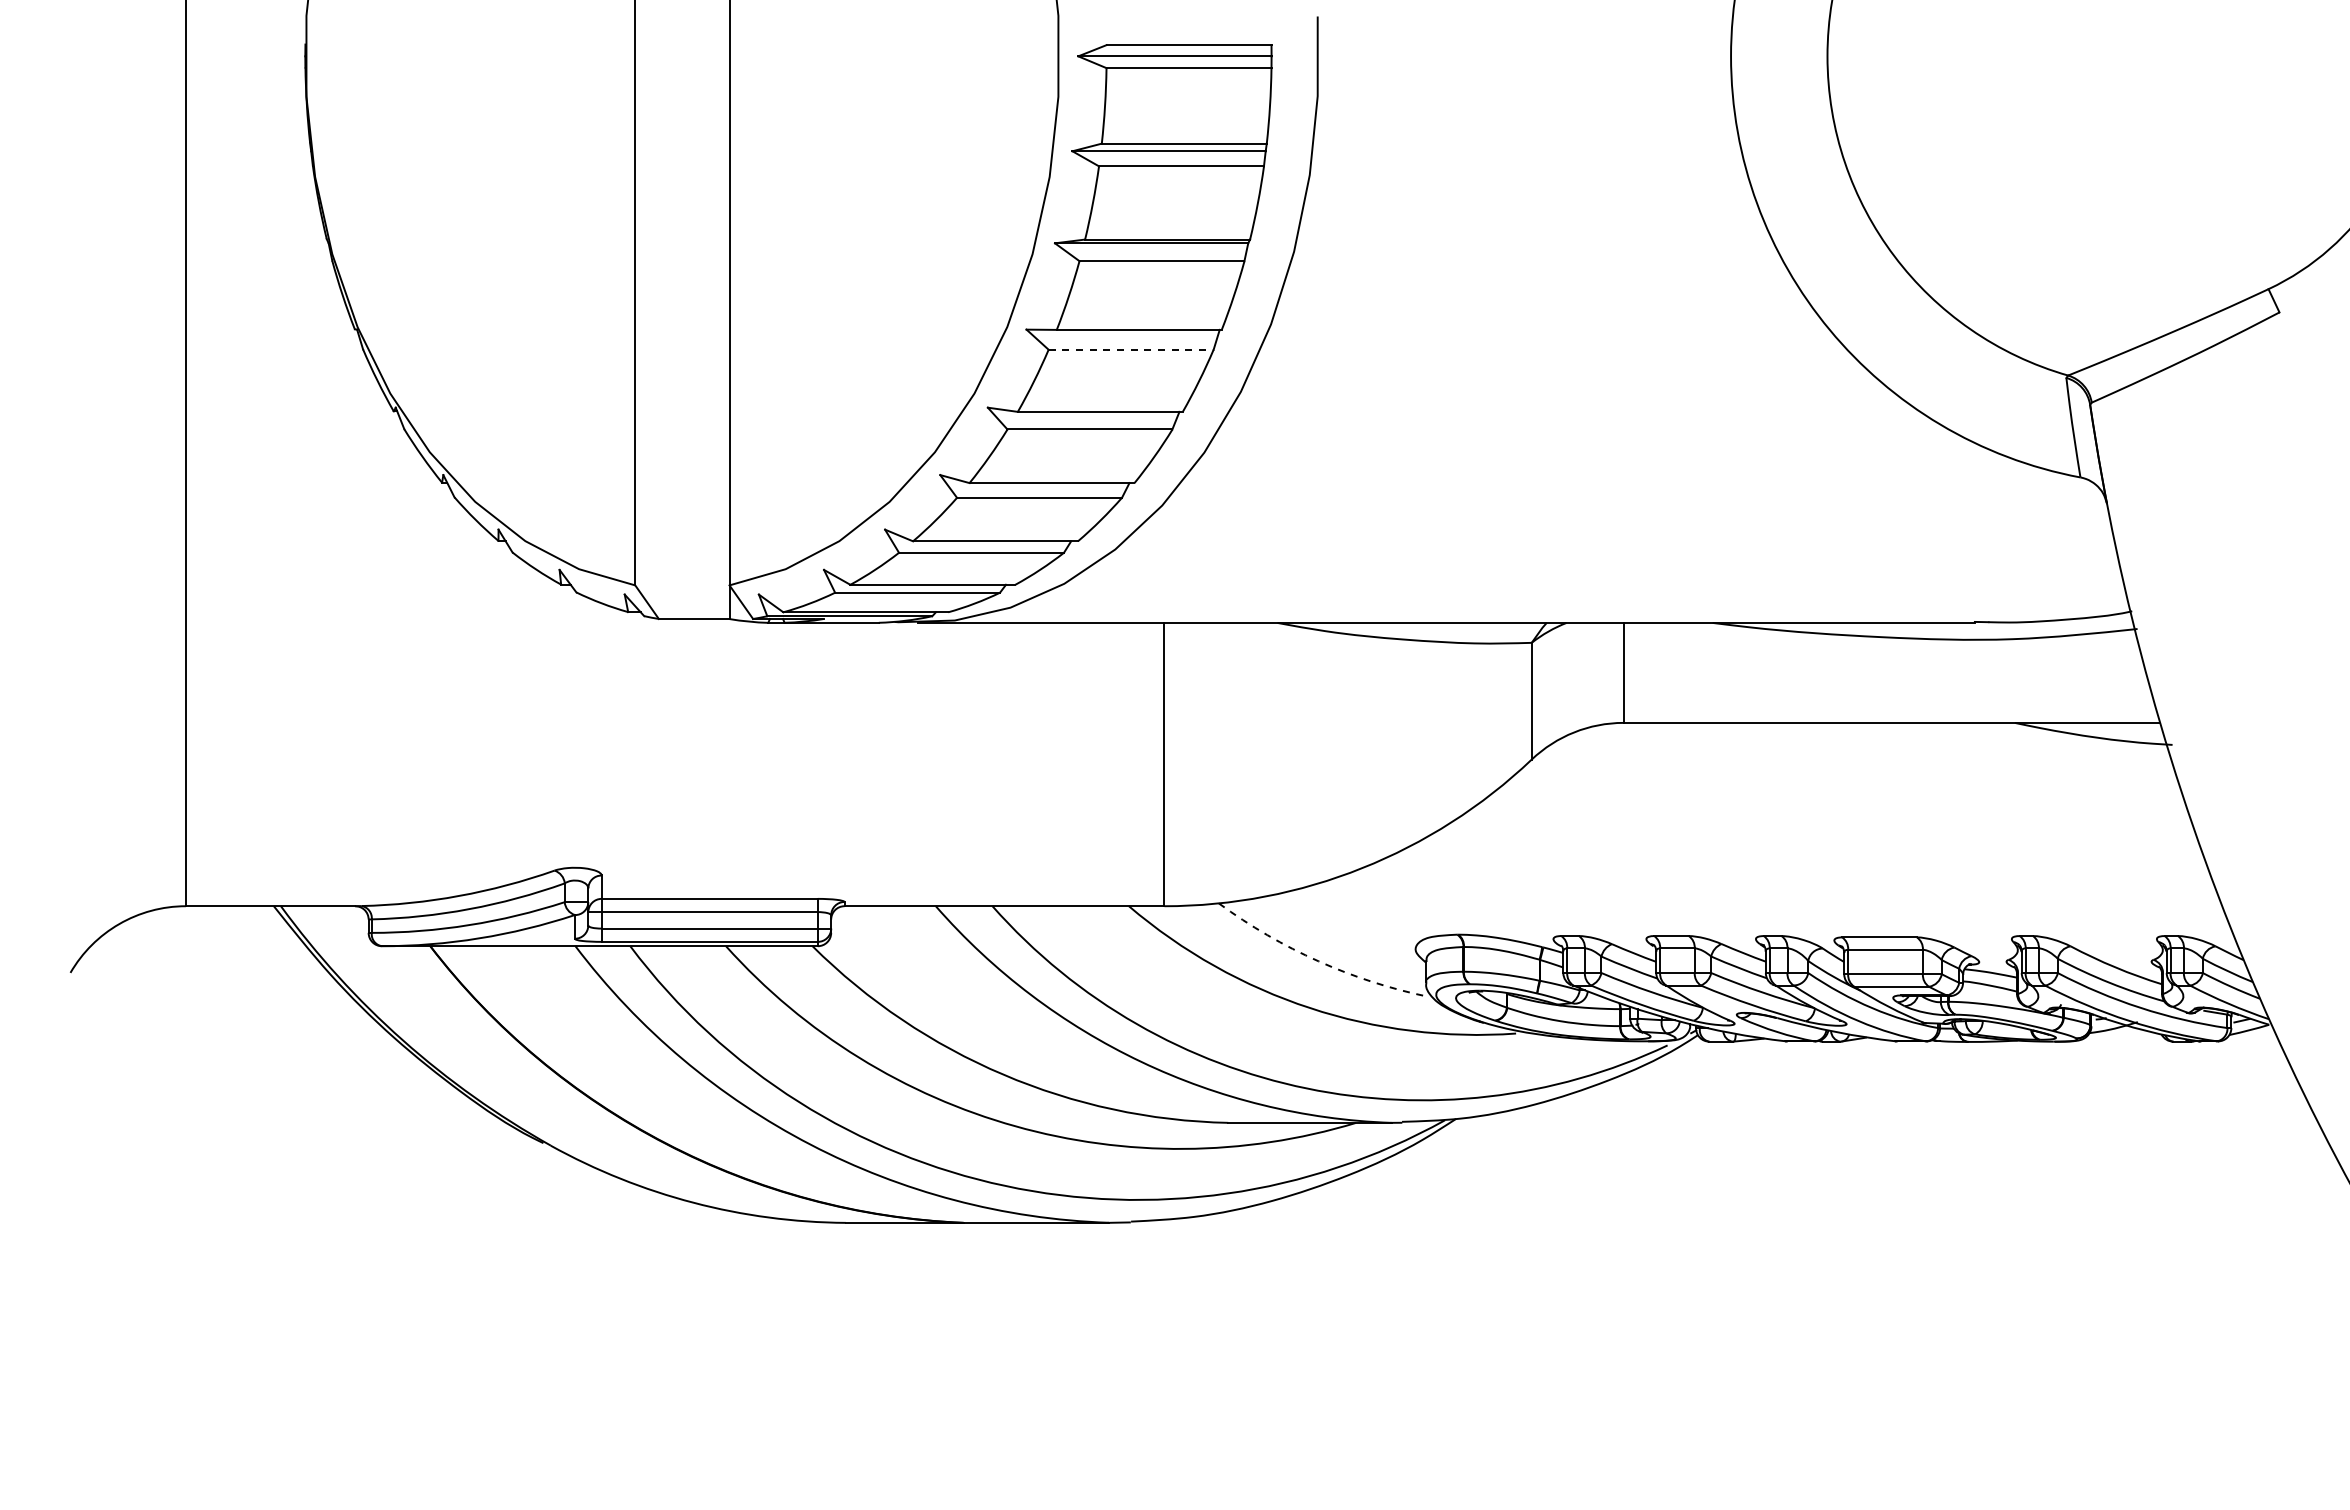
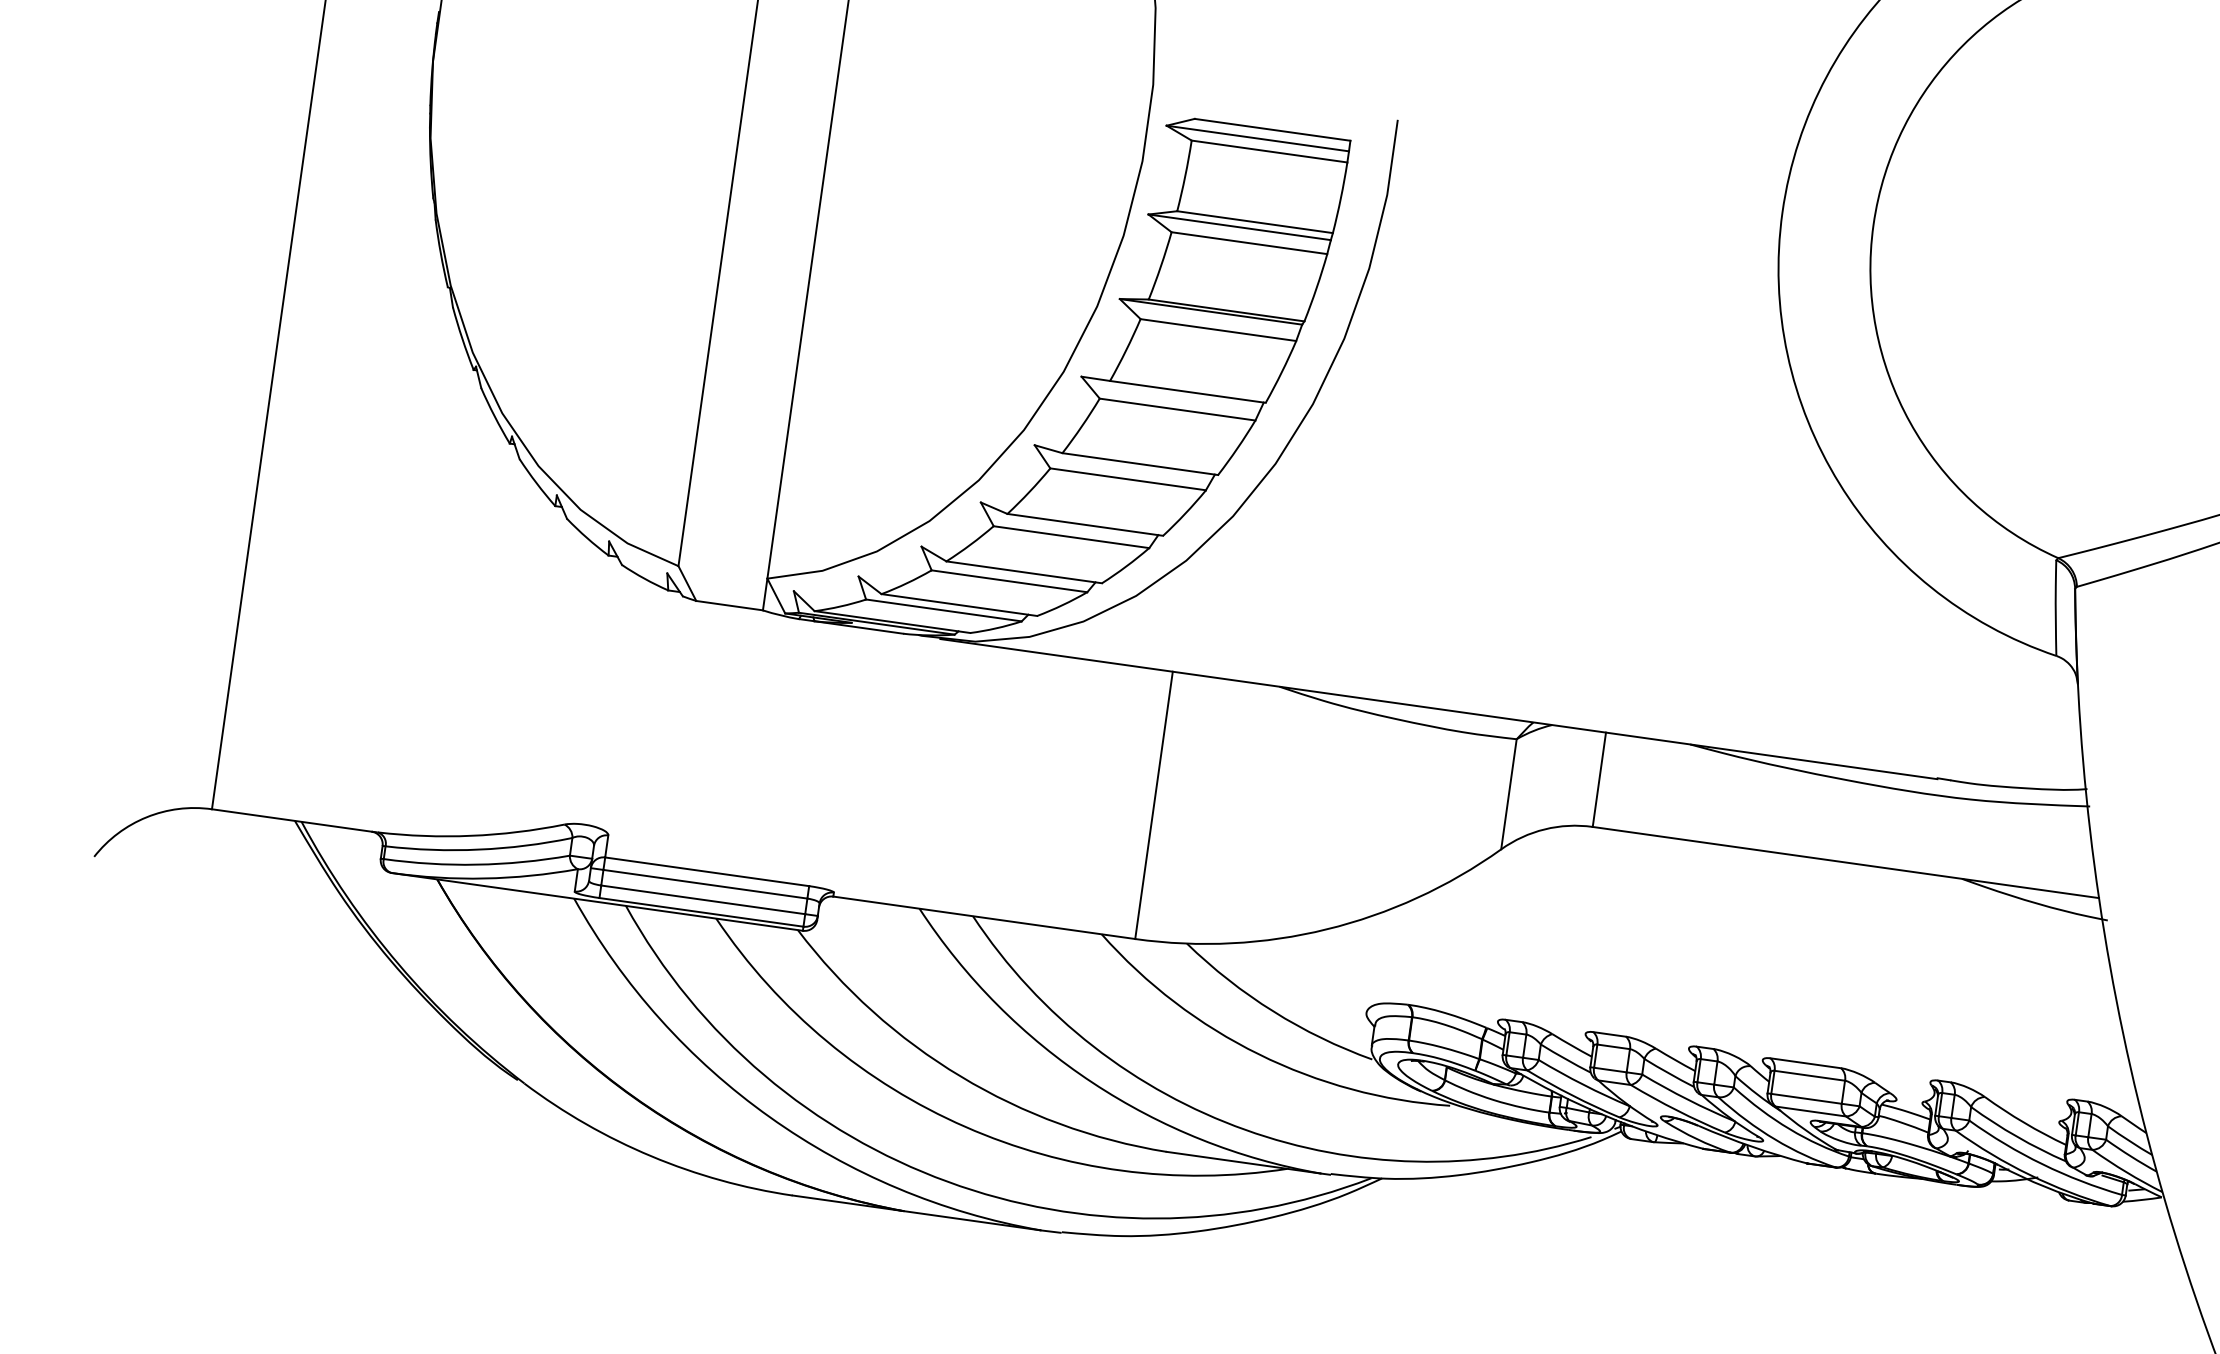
line: (1131, 349) -> (1177, 409), dashed -> solid
arc: (1318, 961) -> (1273, 1011), dashed -> solid

